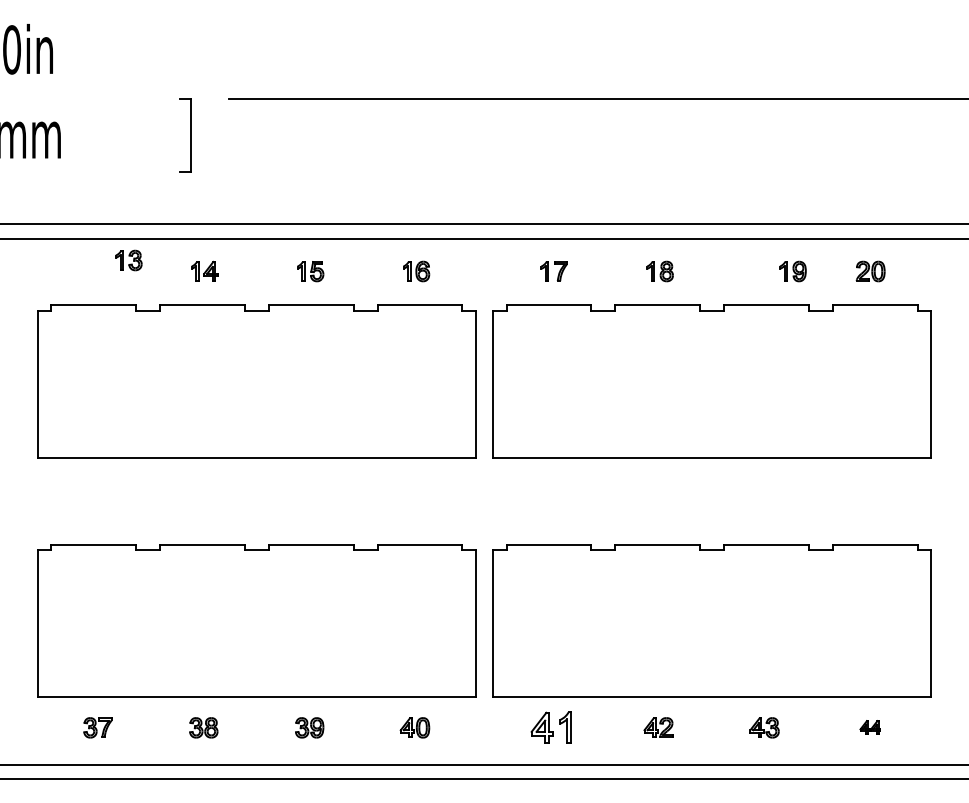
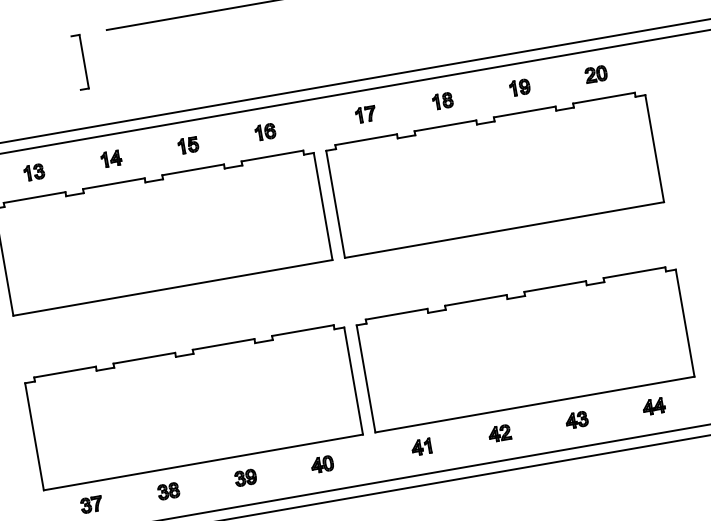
part: (128, 260) -> (34, 172), moved
part: (792, 271) -> (519, 87), moved
part: (550, 727) -> (421, 446), size x0.62
part: (870, 727) -> (654, 406), size x1.43

